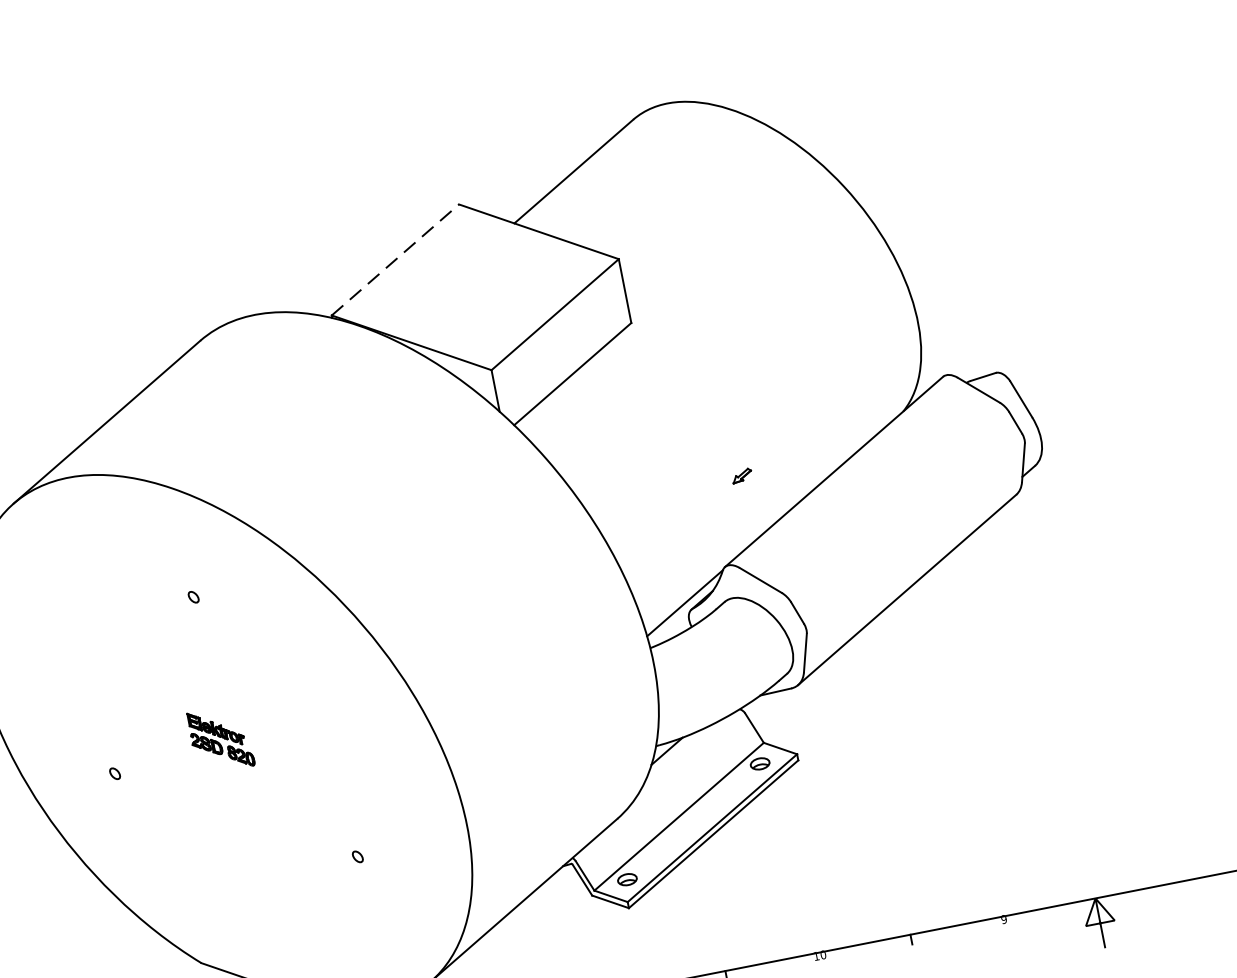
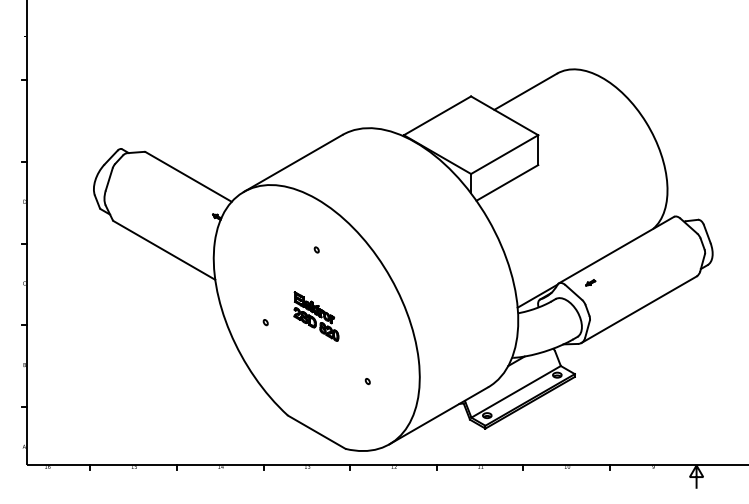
line: (395, 259) -> (437, 115), dashed -> solid
part: (741, 475) -> (590, 282), moved
part: (220, 739) -> (316, 316), size x1.67

